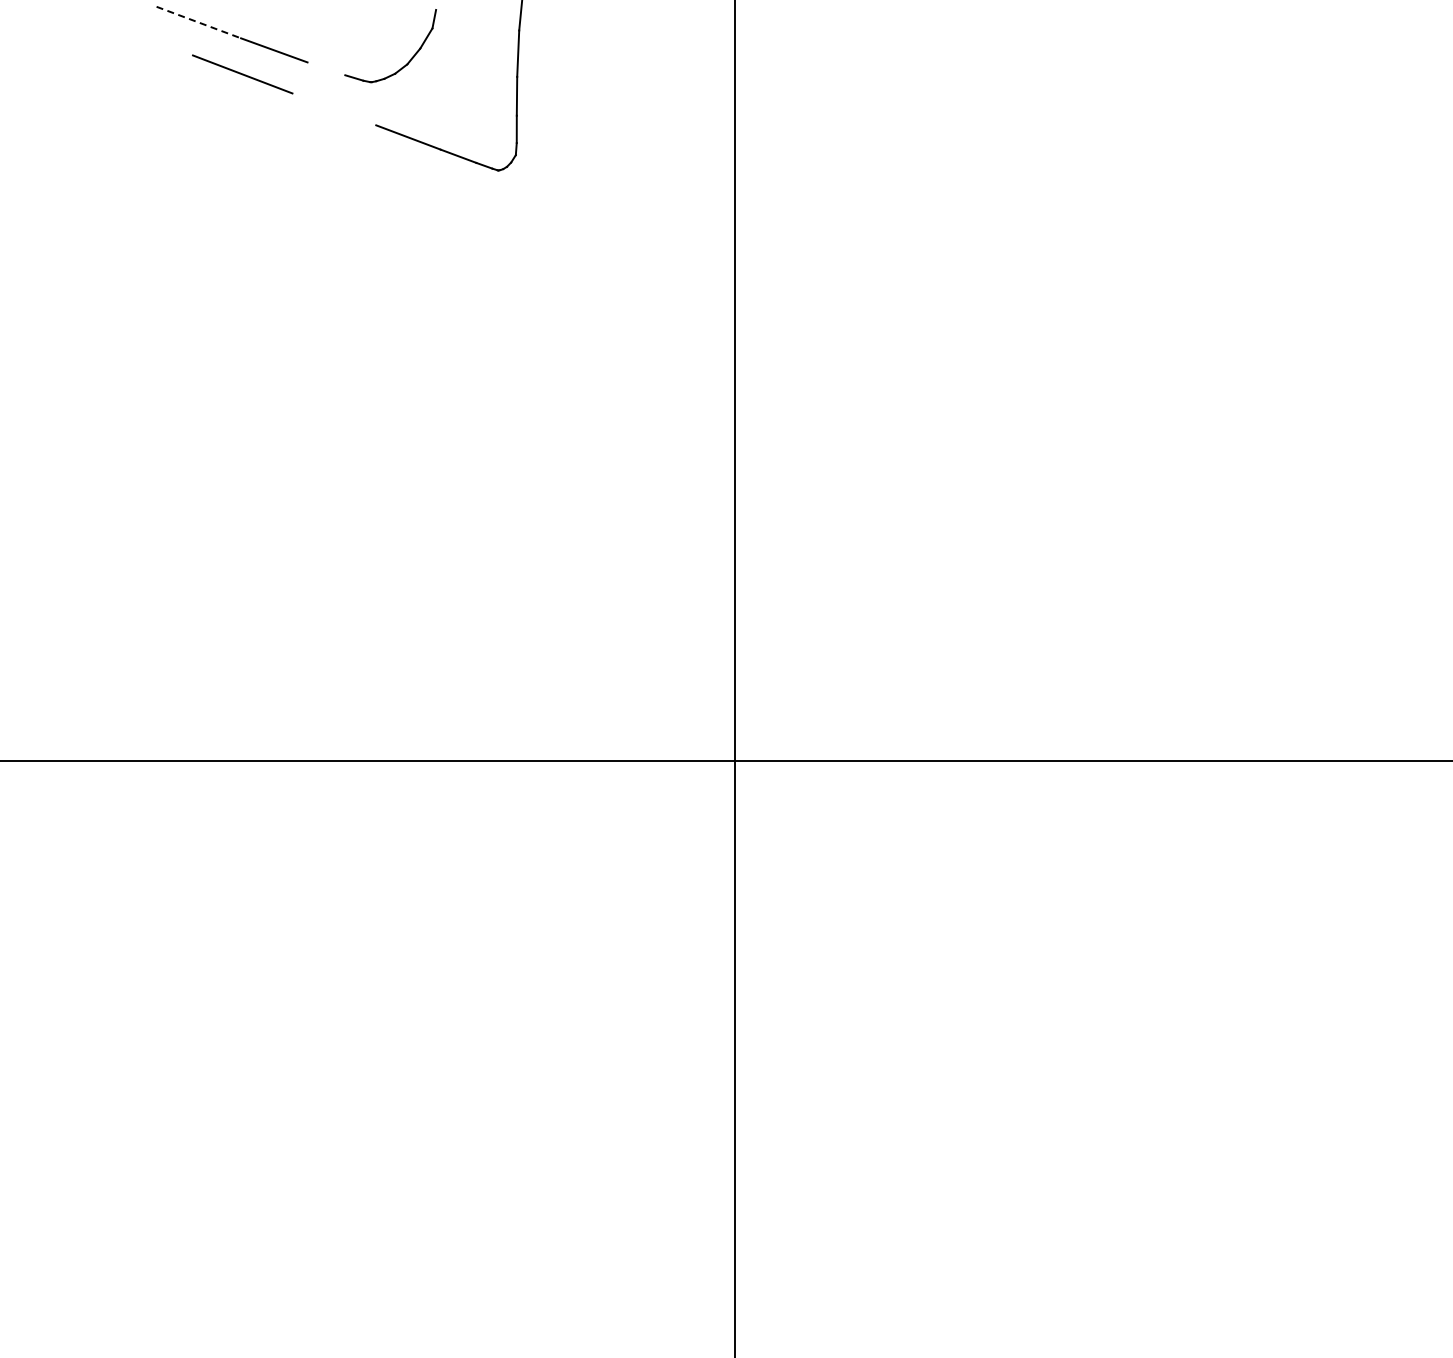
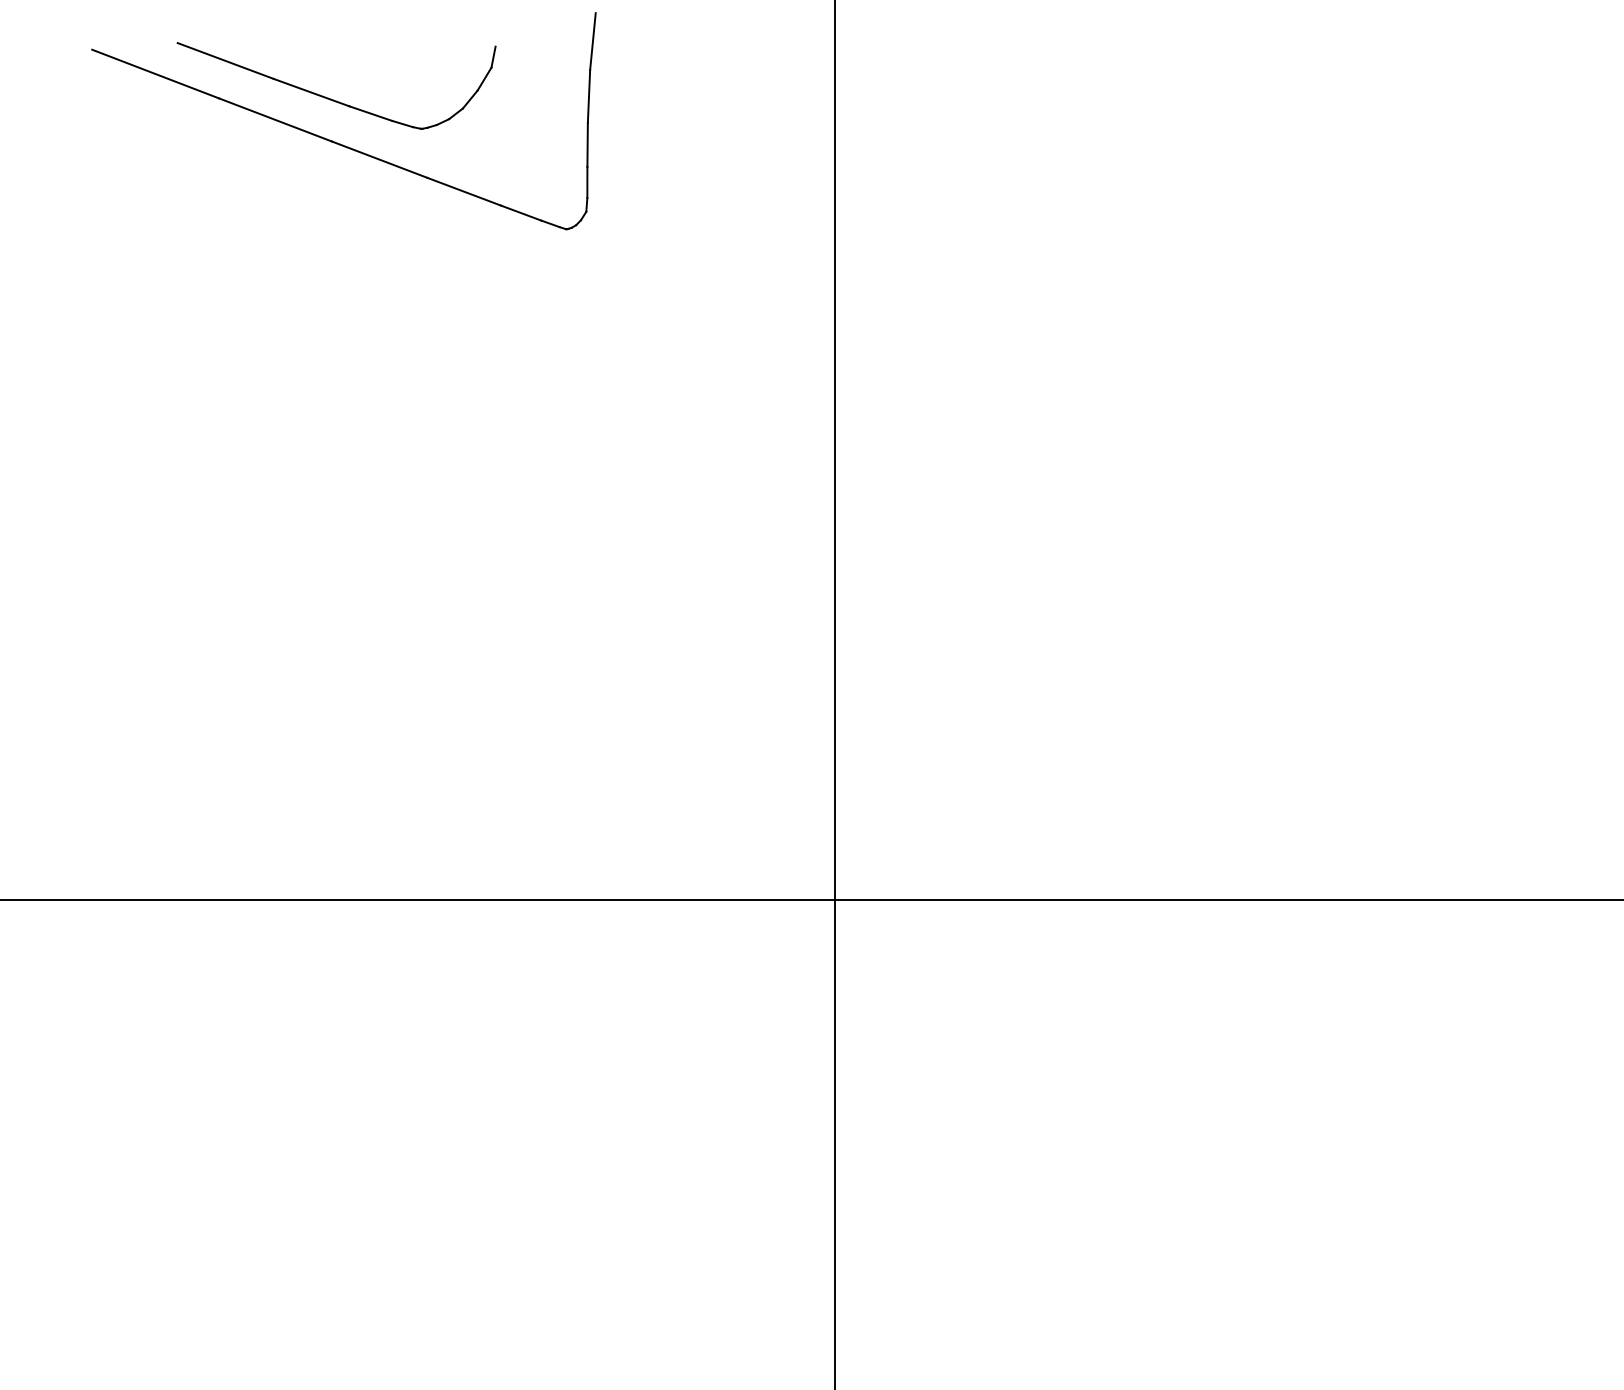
line: (199, 22) -> (226, 60), dashed -> solid
line: (137, 33) -> (155, 73), added
line: (326, 68) -> (370, 113), added
line: (334, 109) -> (380, 159), added

